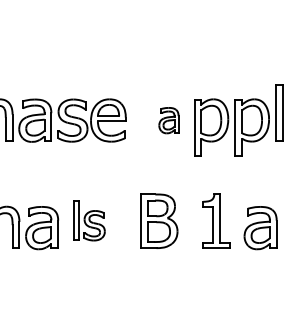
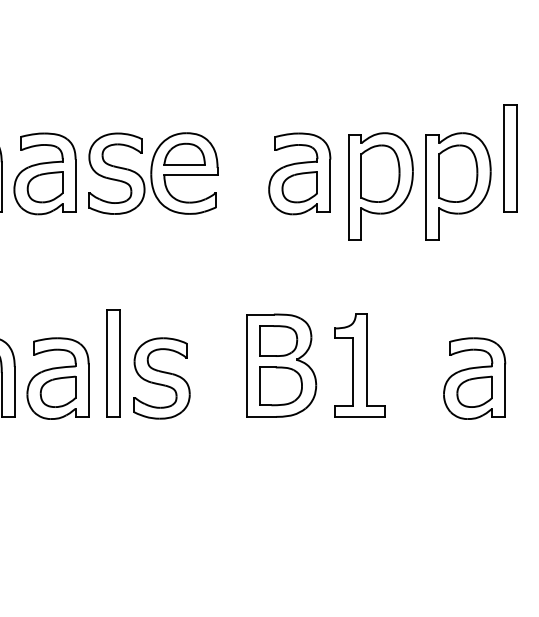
part: (168, 120) -> (298, 173), size x1.67
part: (89, 220) -> (148, 364), size x1.43
part: (216, 220) -> (359, 364), moved

